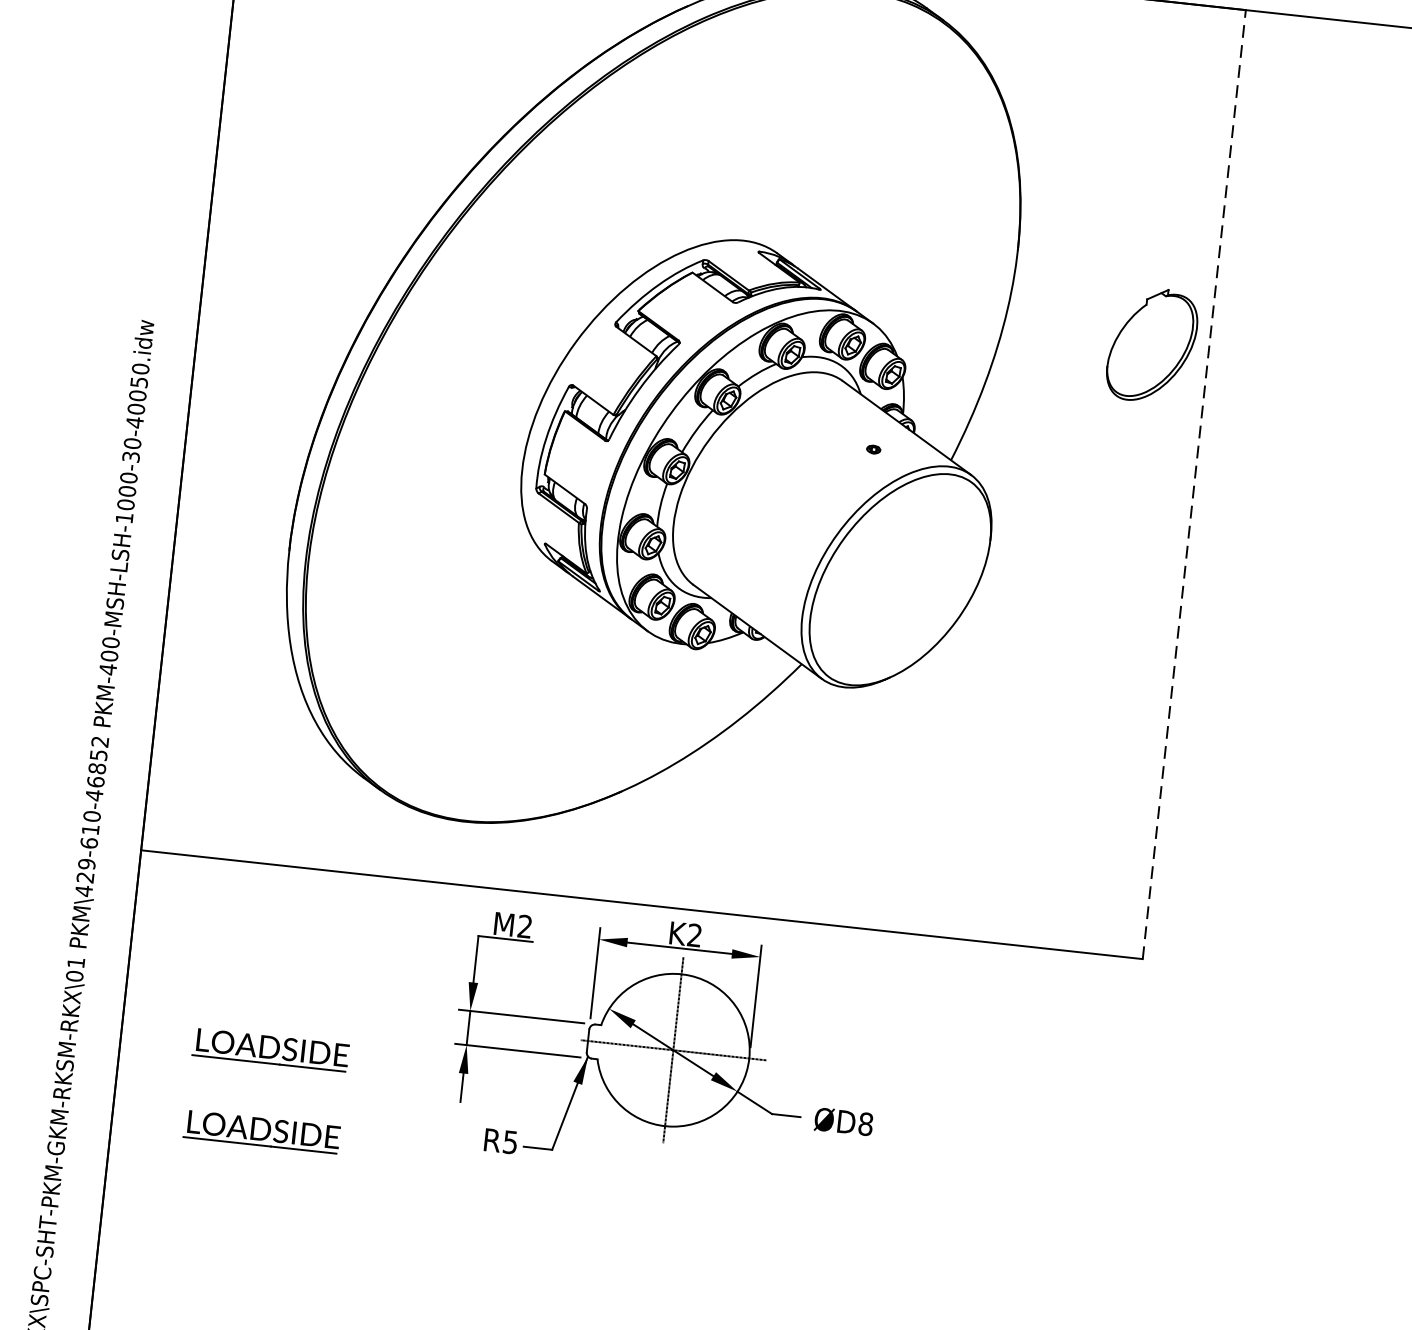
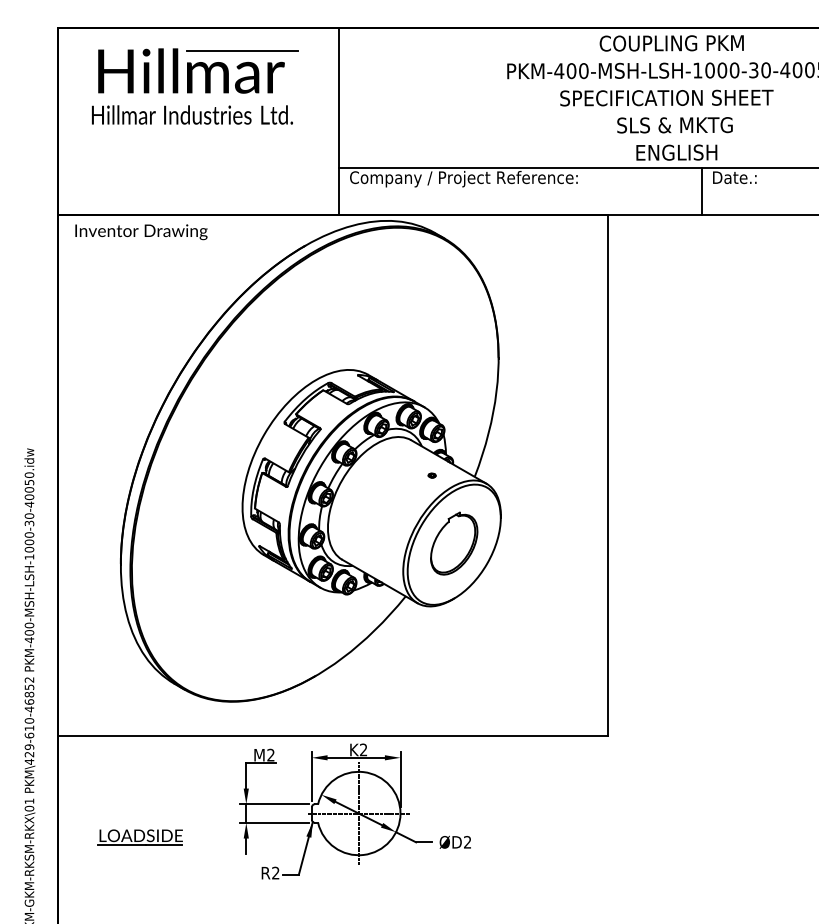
part: (1152, 345) -> (454, 543), moved
line: (1194, 484) -> (608, 475), dashed -> solid
text: (865, 1124) -> (467, 842), ØD8 -> ØD2
part: (260, 1132) -> (139, 882), removed
text: (510, 1141) -> (275, 872), R5 -> R2

